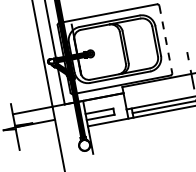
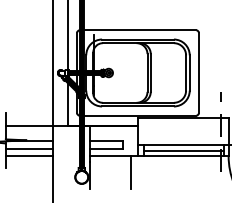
line: (165, 40) -> (198, 73), dashed -> solid
line: (36, 129) -> (29, 148), added
line: (125, 133) -> (131, 172), added
line: (37, 136) -> (29, 156), added

